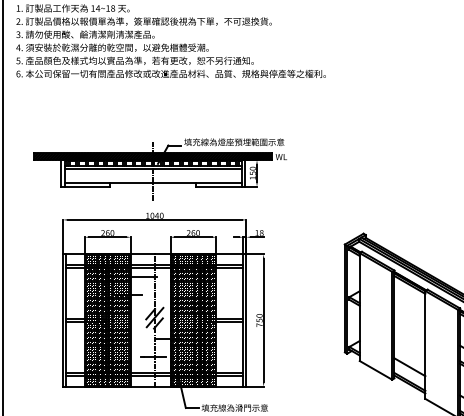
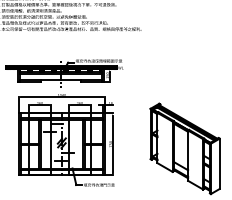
hatch: (106, 318) -> (39, 143), removed
hatch: (192, 318) -> (79, 143), removed

